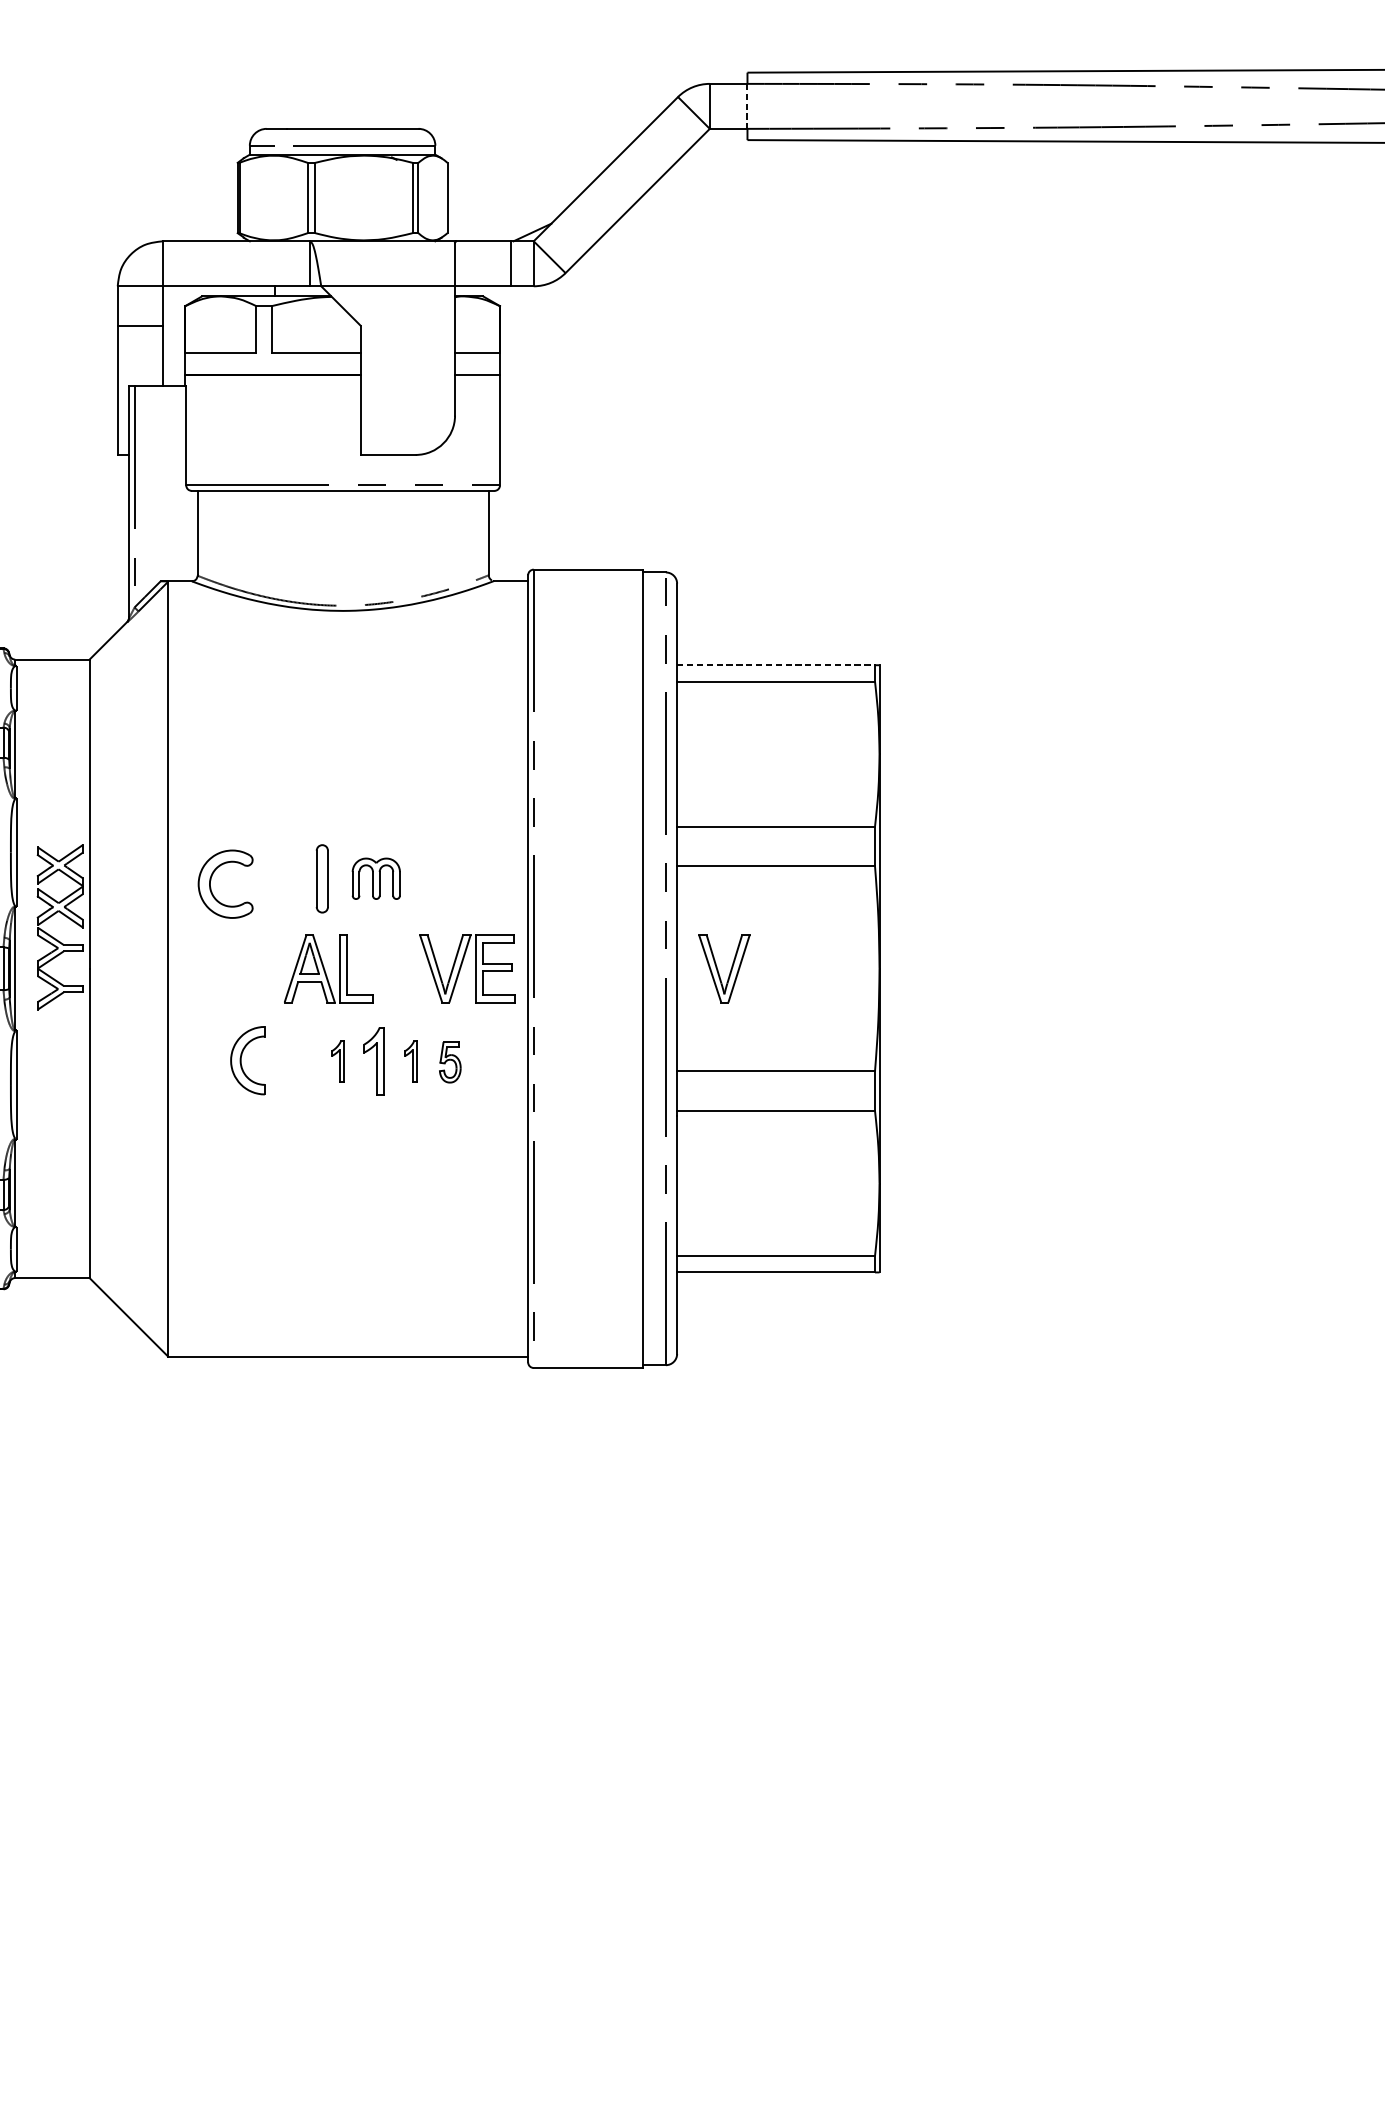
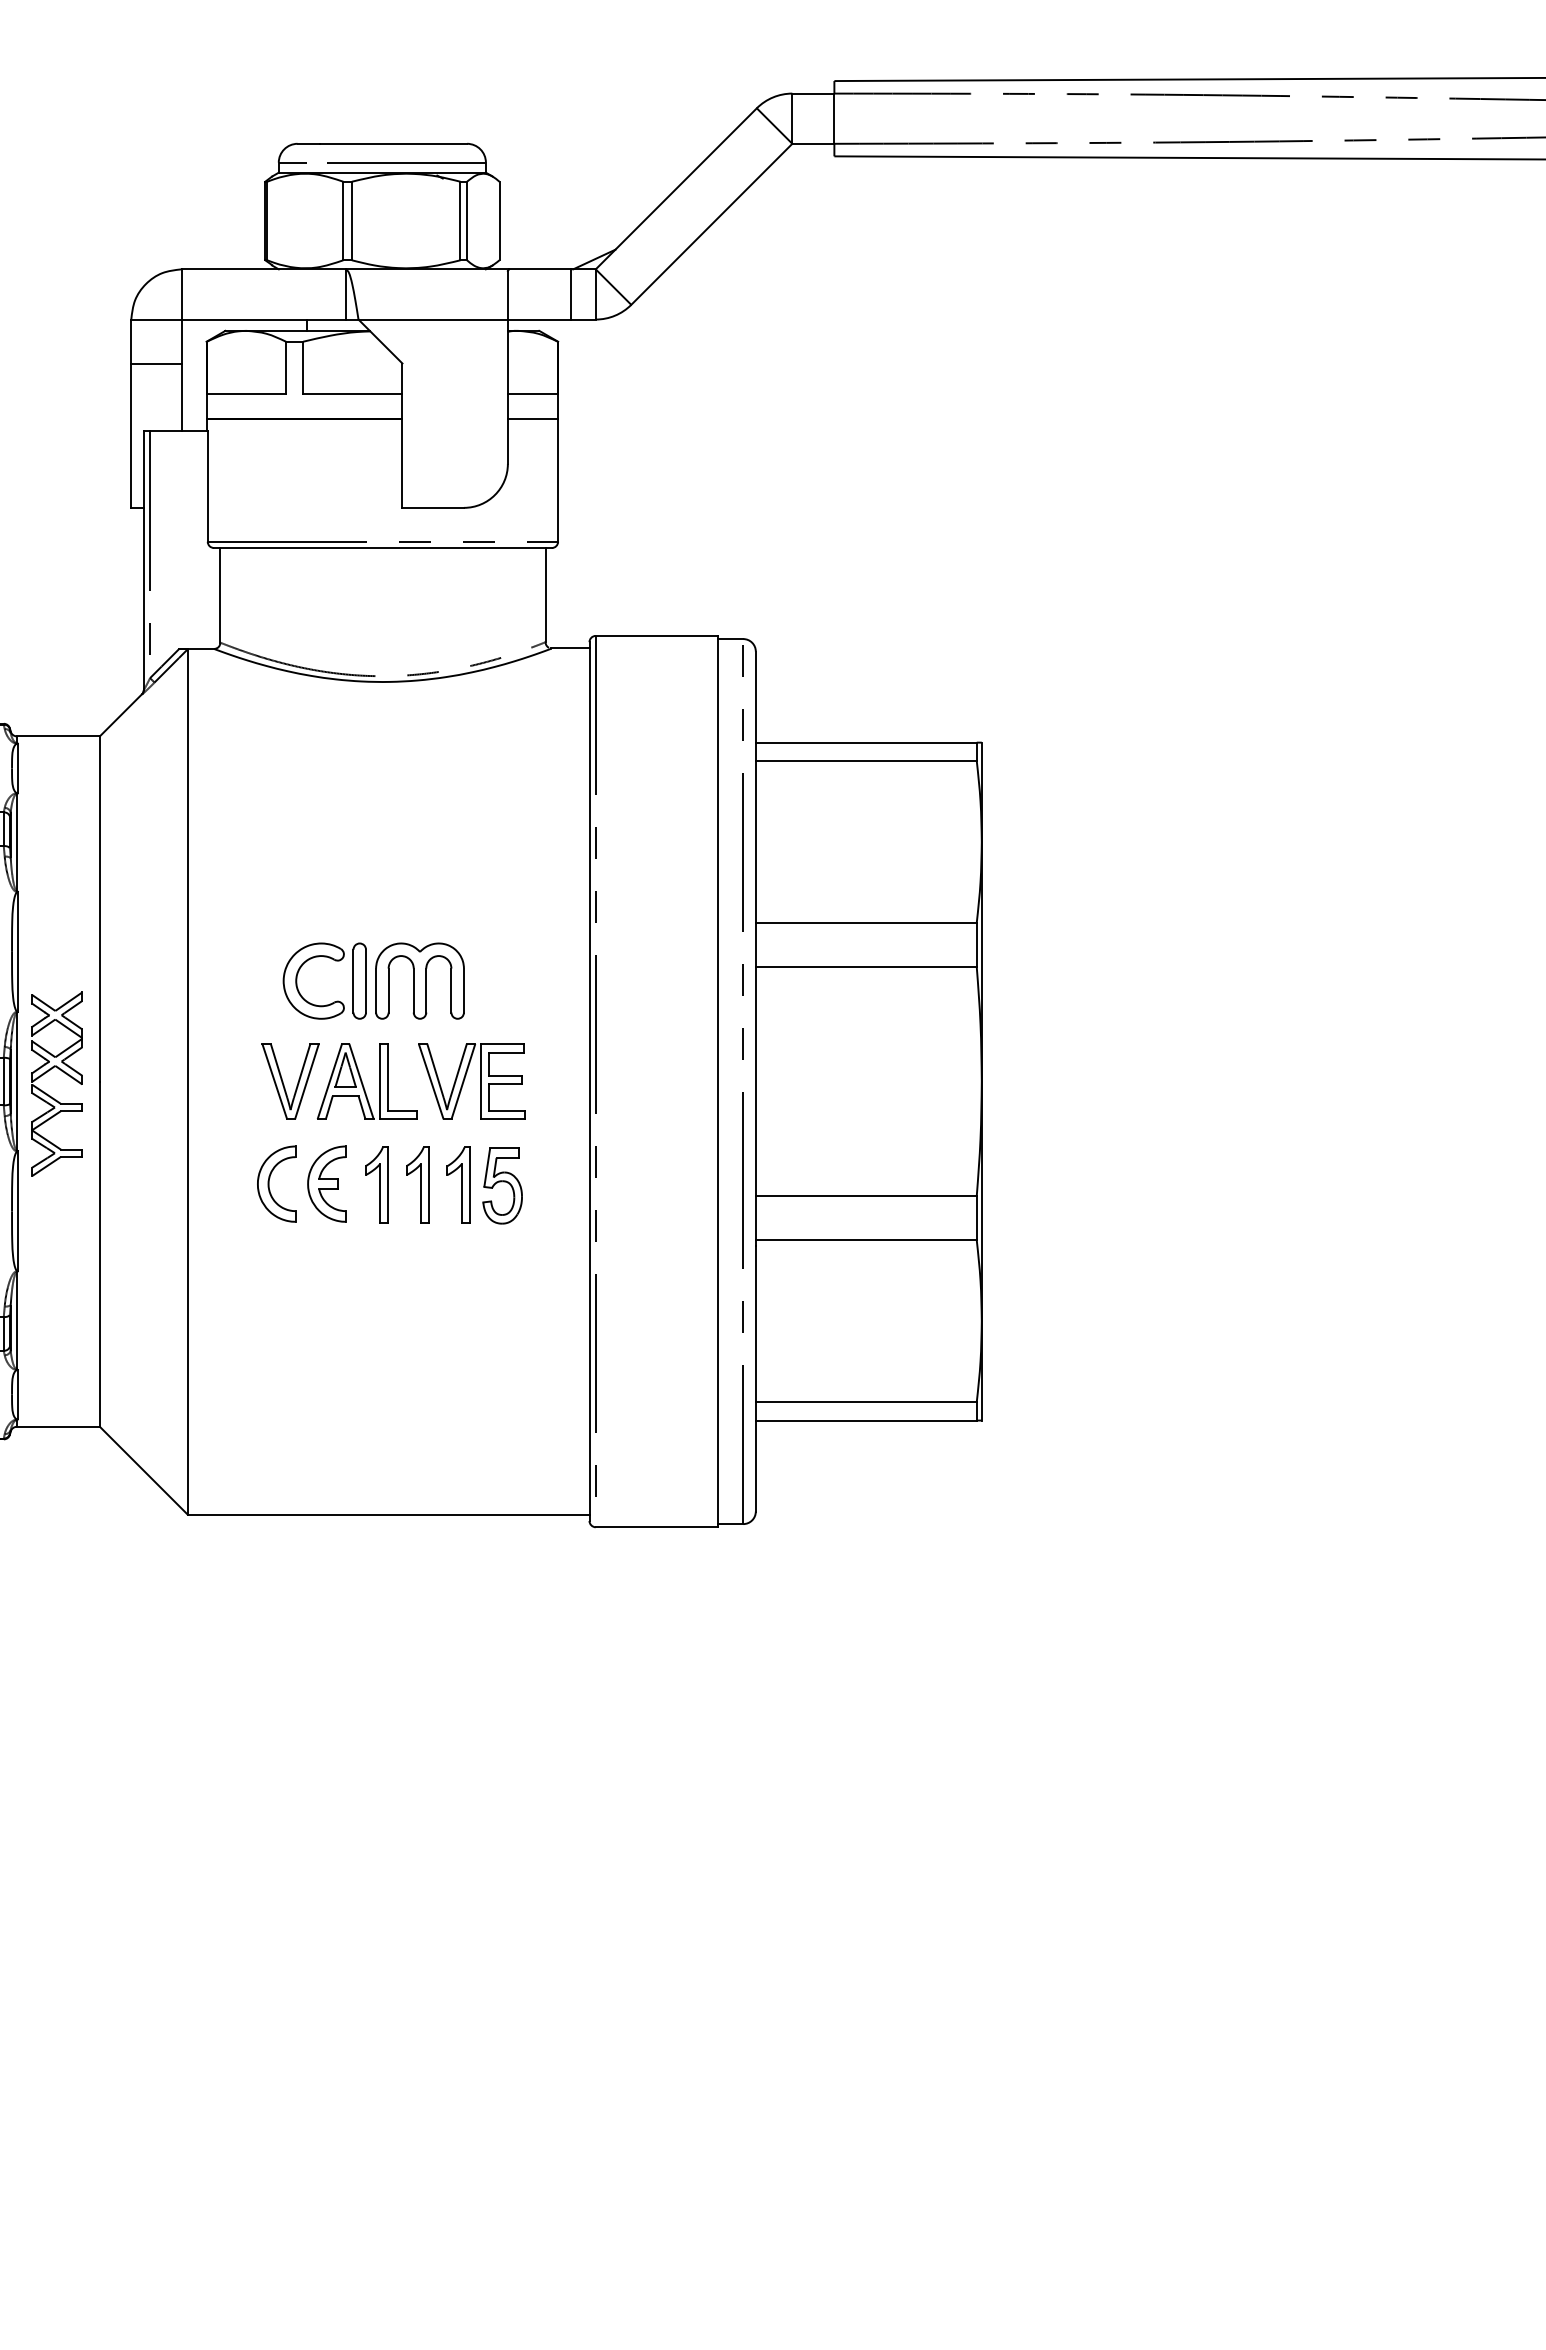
line: (747, 107) -> (834, 119), dashed -> solid
line: (776, 665) -> (866, 742), dashed -> solid
part: (375, 878) -> (419, 980), size x1.67
part: (211, 883) -> (297, 980), moved
part: (66, 917) -> (64, 1073), moved
part: (461, 966) -> (465, 1078), moved
part: (718, 971) -> (284, 1084), moved
part: (292, 1060) -> (326, 1183), added
part: (337, 1061) -> (376, 1184), size x1.67
part: (410, 1061) -> (458, 1184), size x1.67
part: (450, 1061) -> (502, 1185), size x1.67

